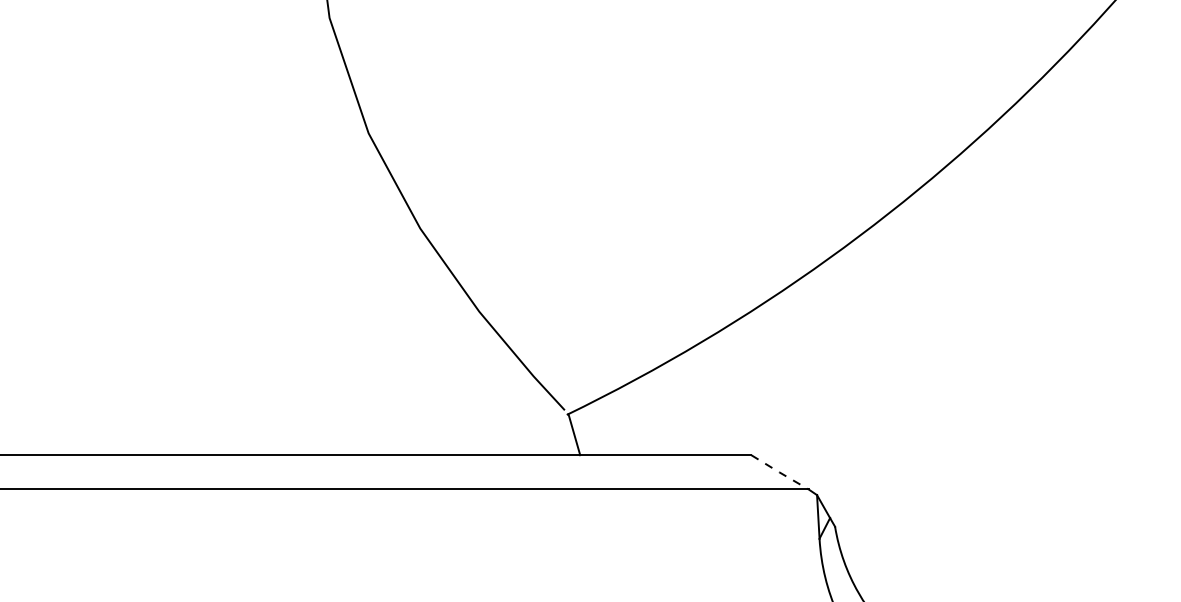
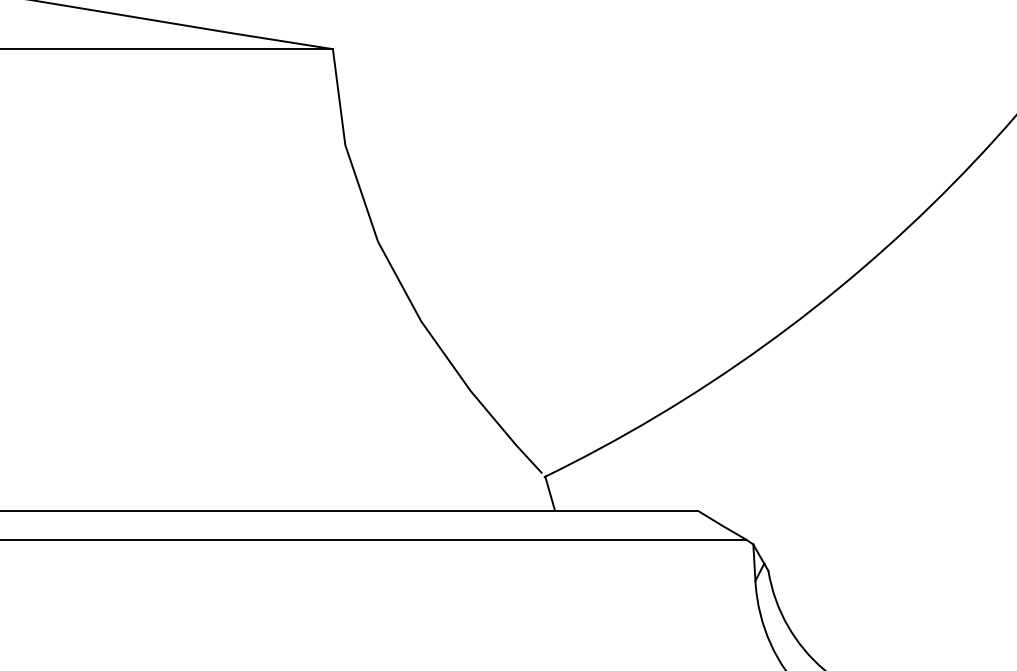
line: (779, 472) -> (721, 525), dashed -> solid

